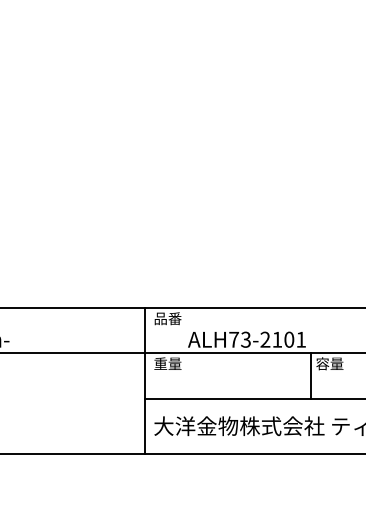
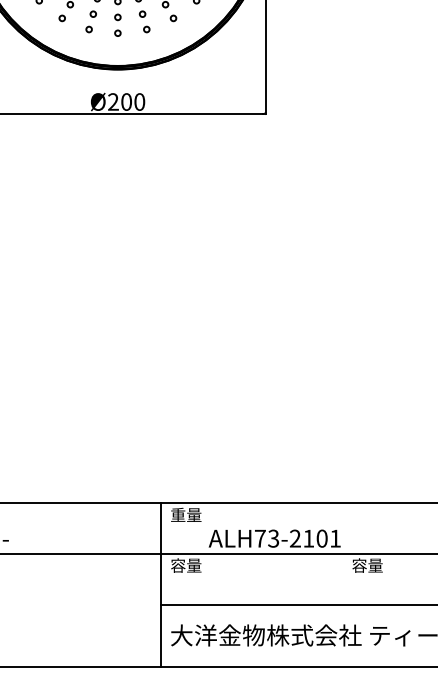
text: (168, 318) -> (186, 514), 品番 -> 重量
text: (160, 363) -> (178, 565), 重量 -> 容量
line: (311, 376) -> (346, 579), removed

